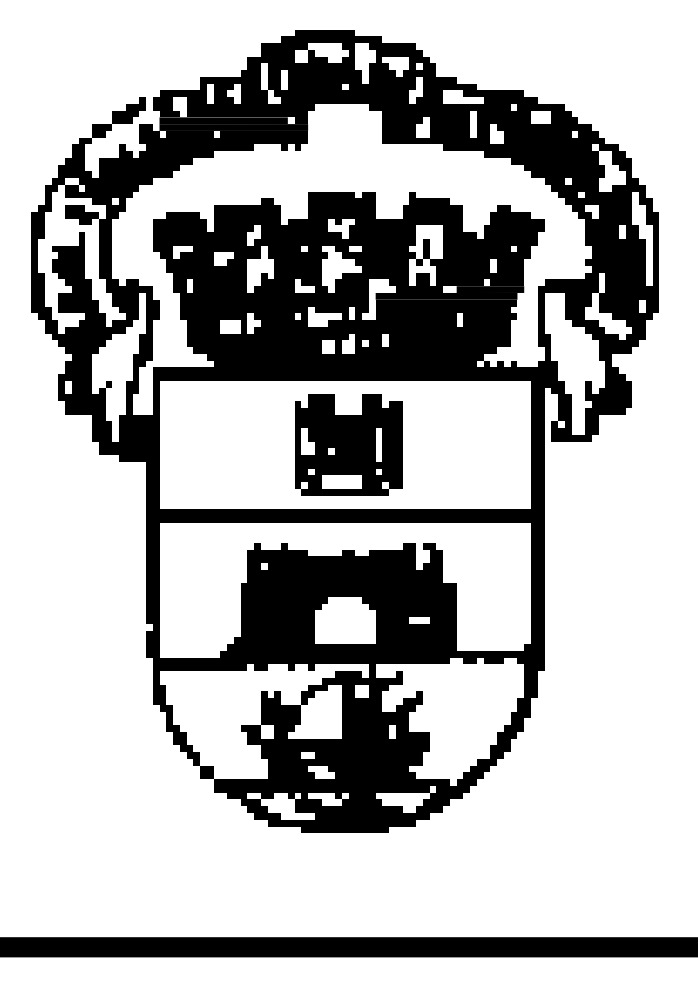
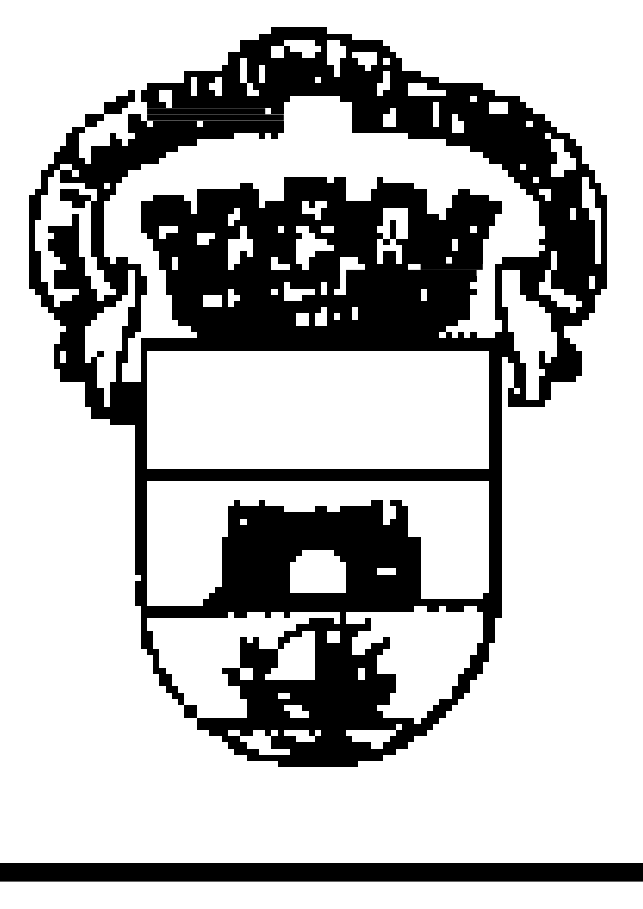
part: (348, 444) -> (321, 409), removed

